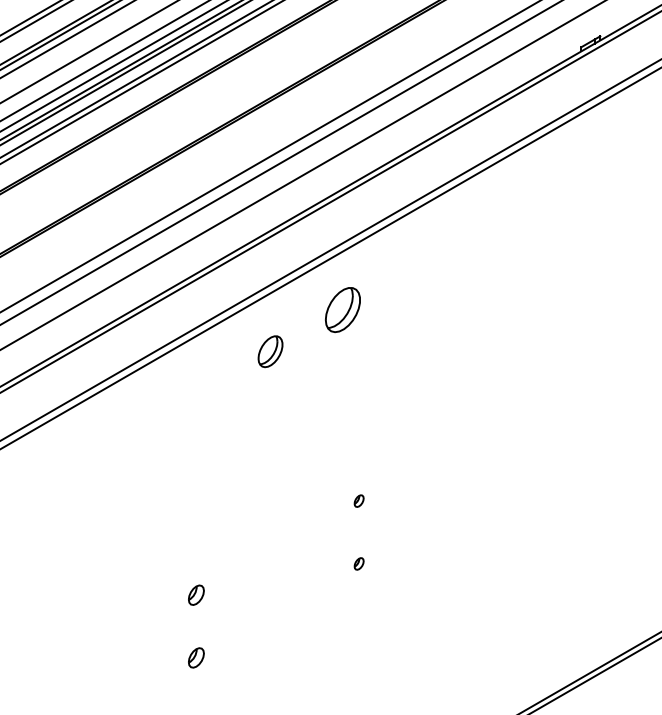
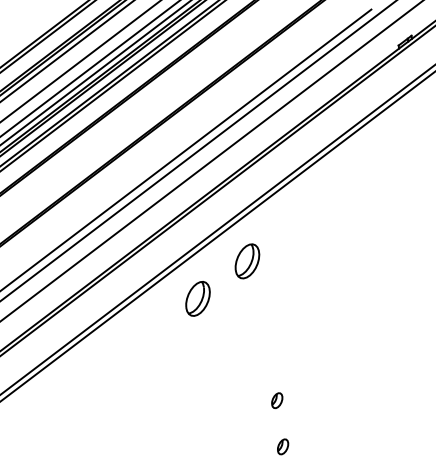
part: (270, 351) -> (197, 298), size x1.43
part: (358, 500) -> (276, 400), size x1.67
part: (358, 563) -> (282, 446), size x1.67

